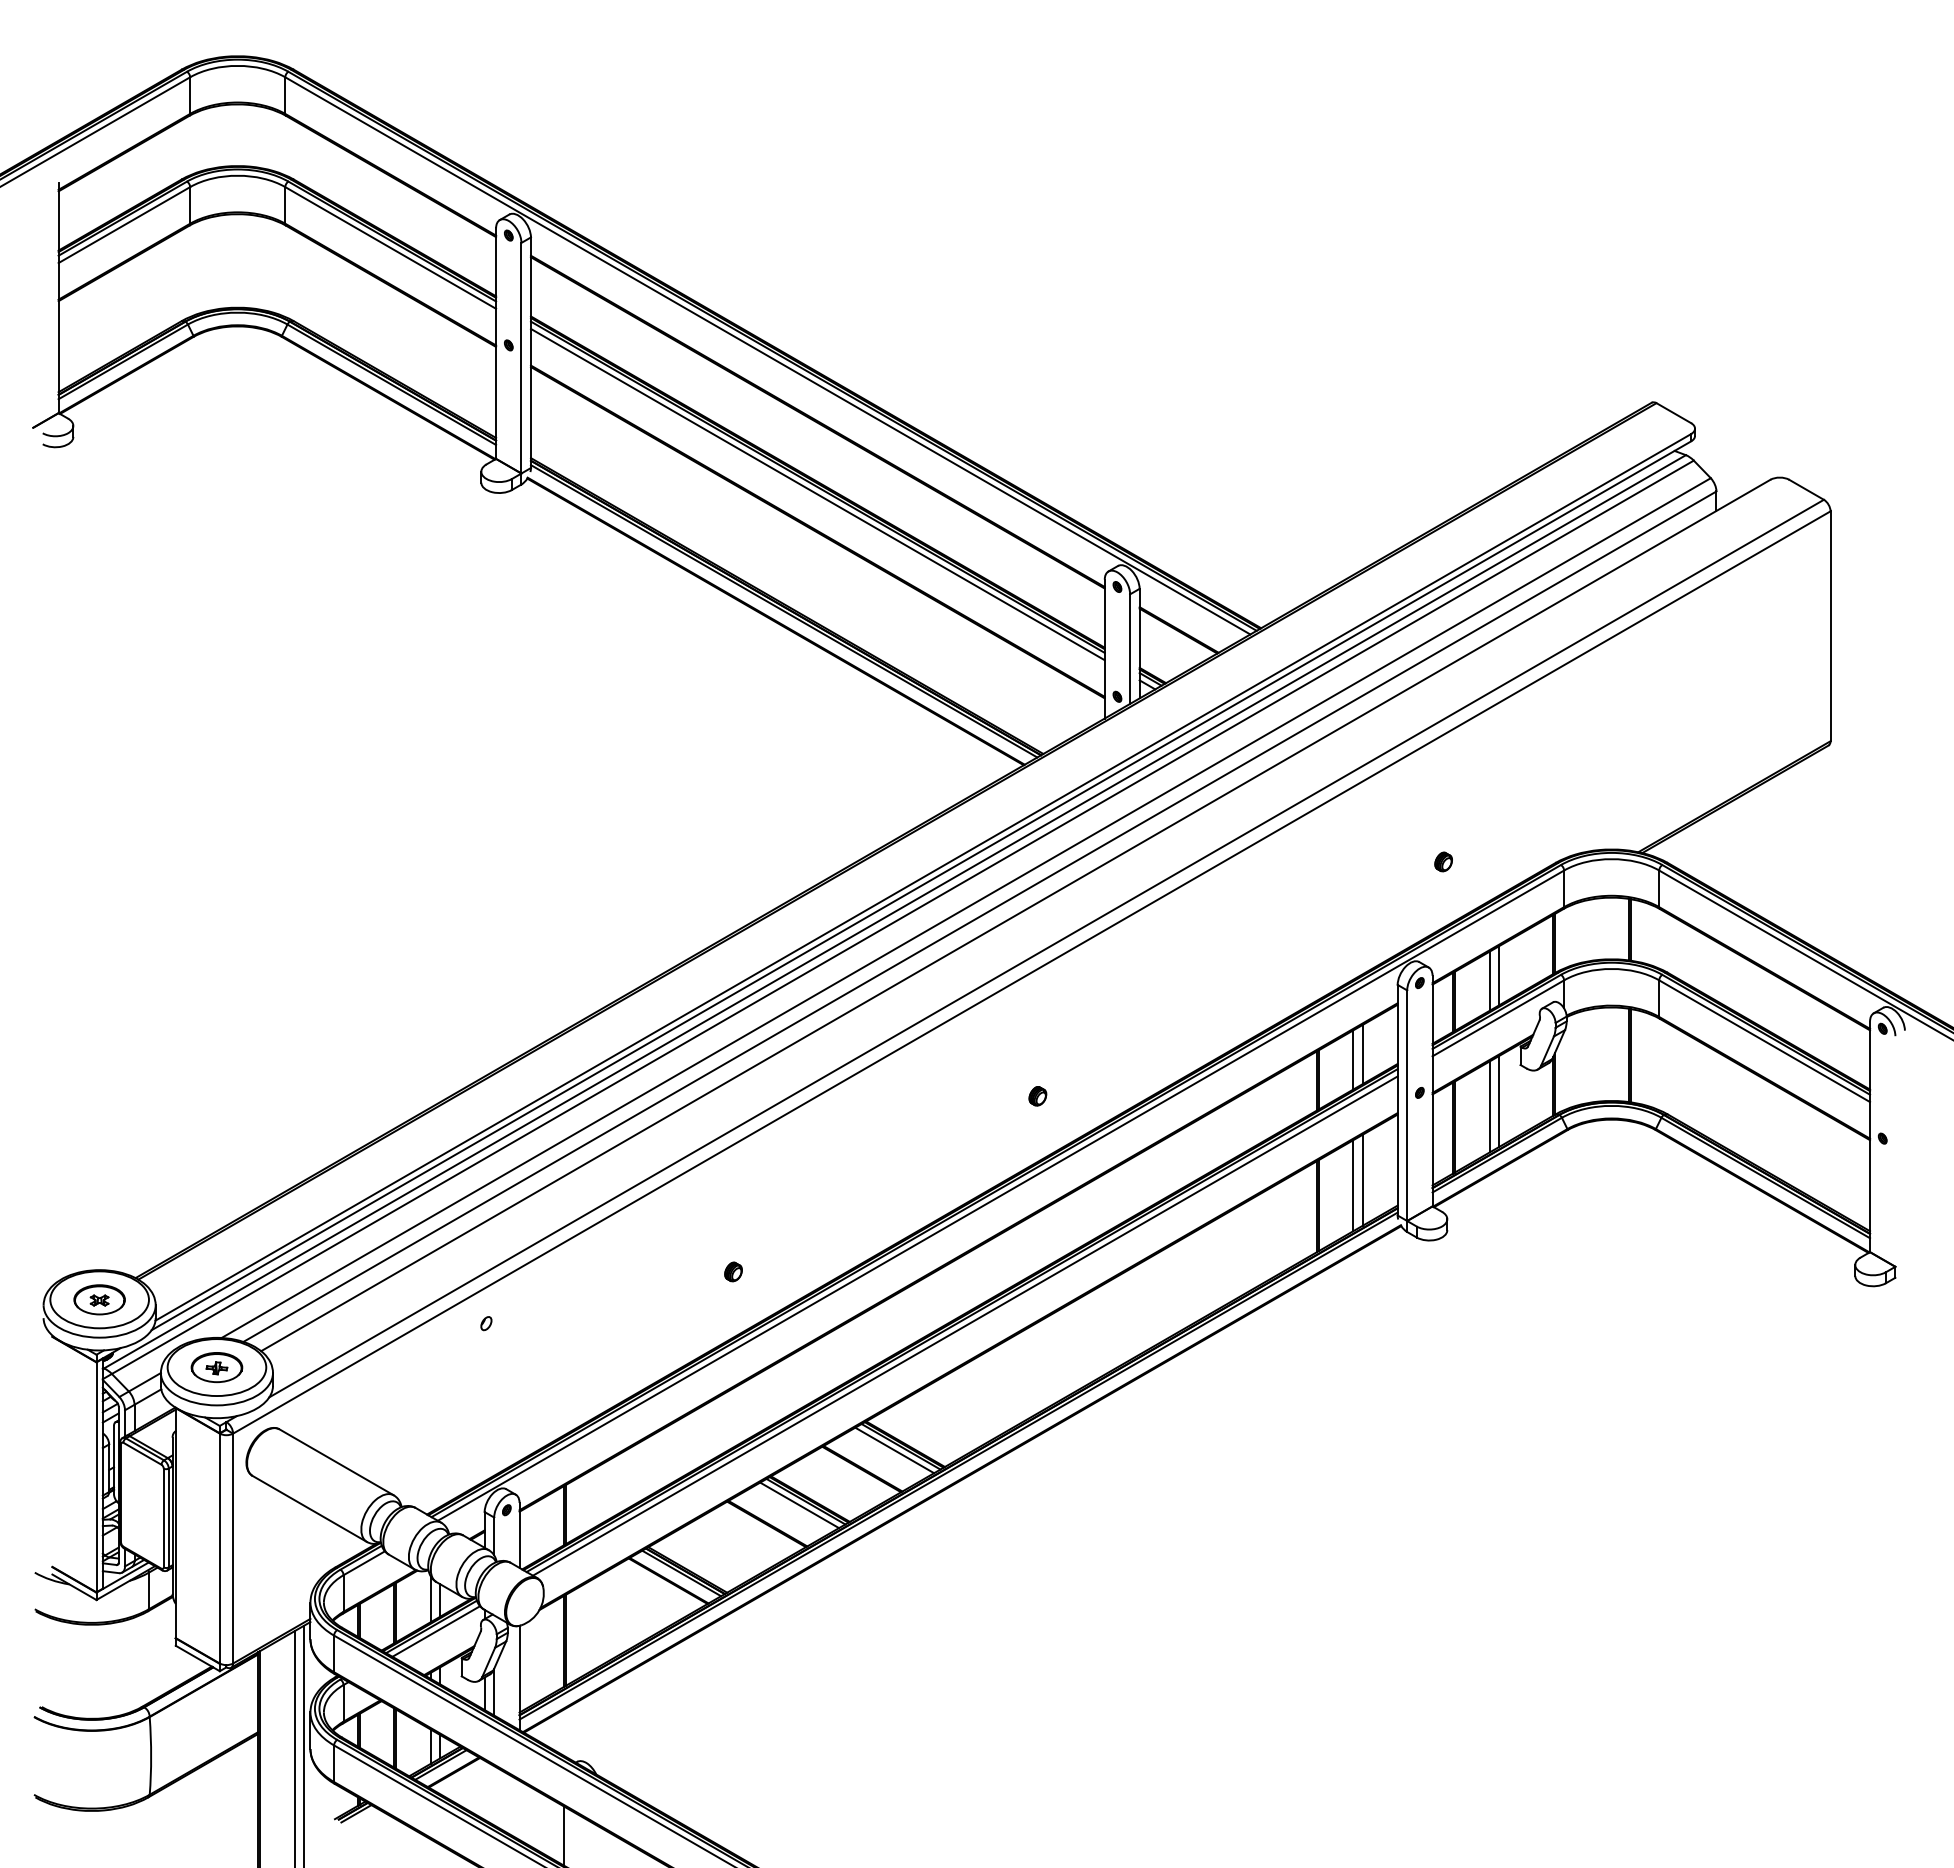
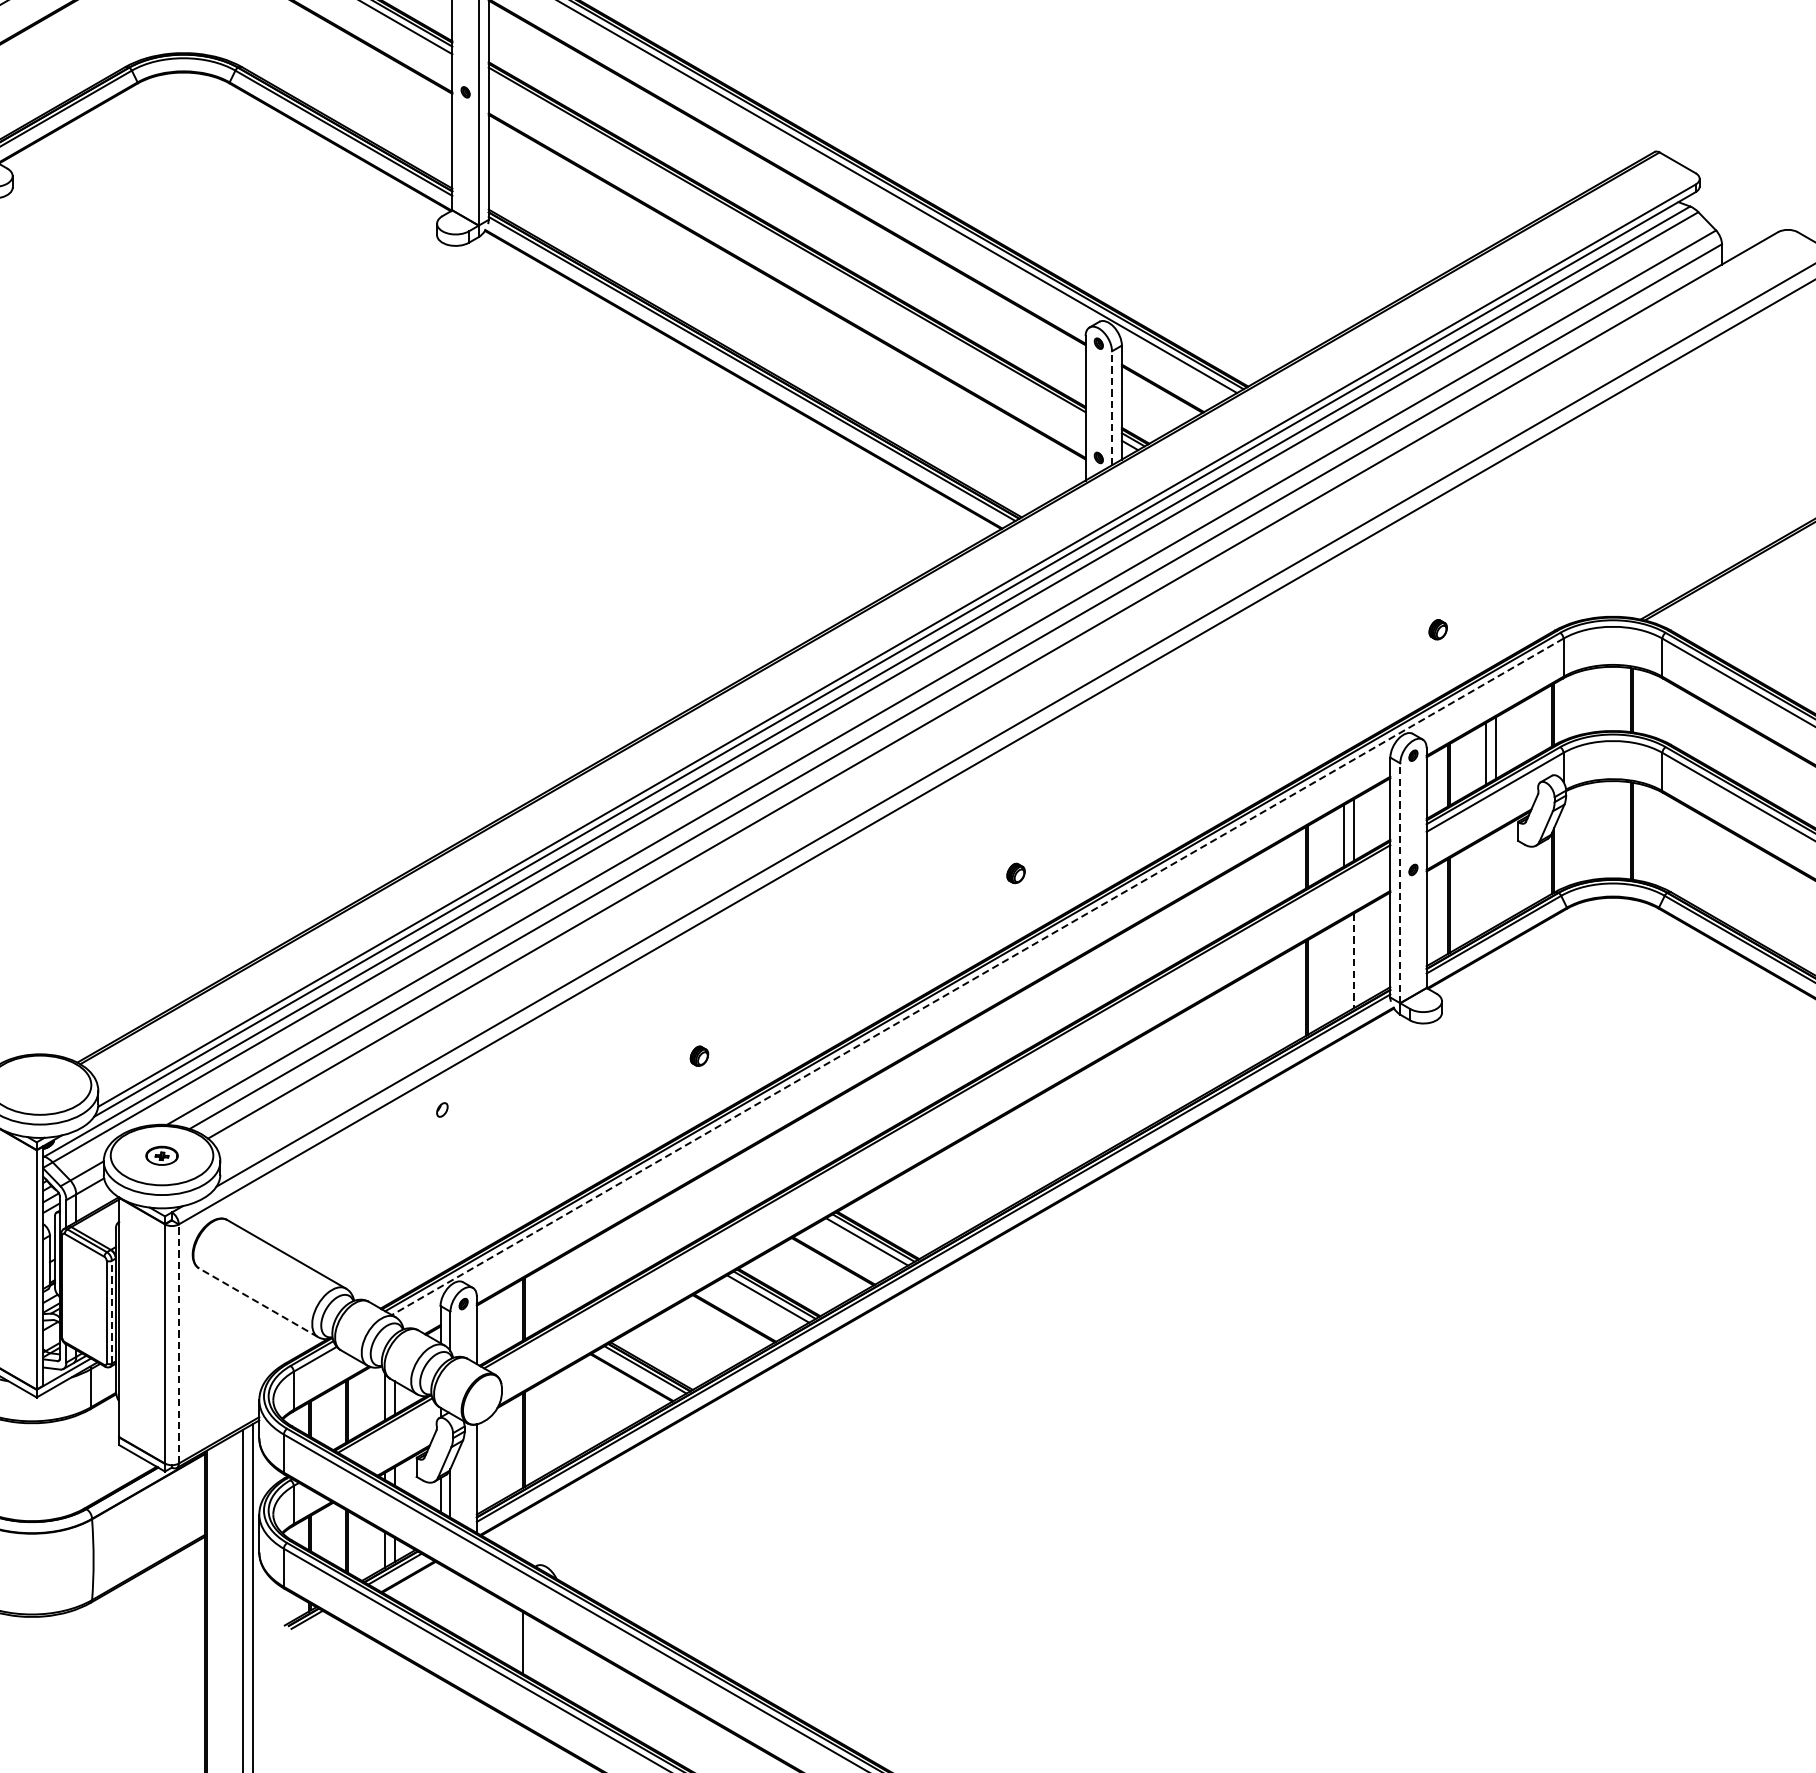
line: (817, 494) -> (786, 247), removed
line: (1130, 649) -> (1112, 408), solid -> dashed
line: (1499, 1100) -> (1496, 877), removed
line: (1407, 1105) -> (1400, 883), solid -> dashed
line: (1489, 1106) -> (1485, 884), removed
line: (1362, 1180) -> (1353, 961), solid -> dashed
line: (1353, 1185) -> (1344, 966), removed
line: (1000, 1195) -> (977, 976), solid -> dashed
part: (99, 1299) -> (39, 1084), removed
line: (964, 1325) -> (939, 1111), removed
part: (216, 1367) -> (161, 1155), size x0.6
line: (309, 1508) -> (258, 1302), solid -> dashed
line: (168, 1517) -> (111, 1311), solid -> dashed
line: (233, 1548) -> (179, 1343), solid -> dashed
line: (436, 1631) -> (390, 1430), removed

